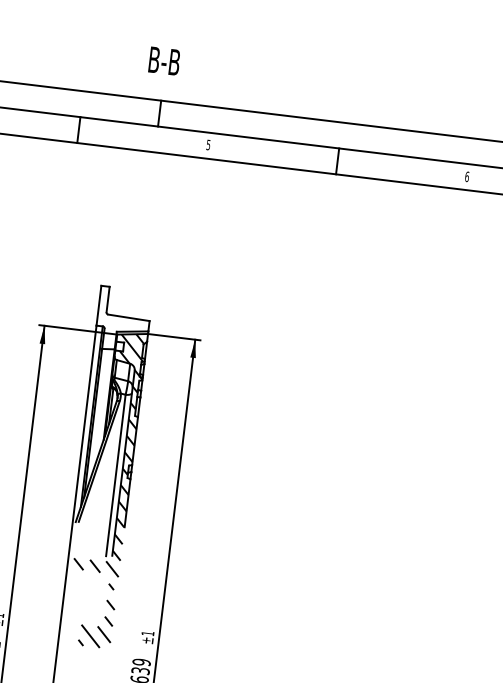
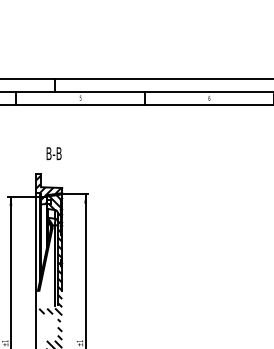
text: (163, 60) -> (53, 153), moved
hatch: (121, 322) -> (48, 190), added

